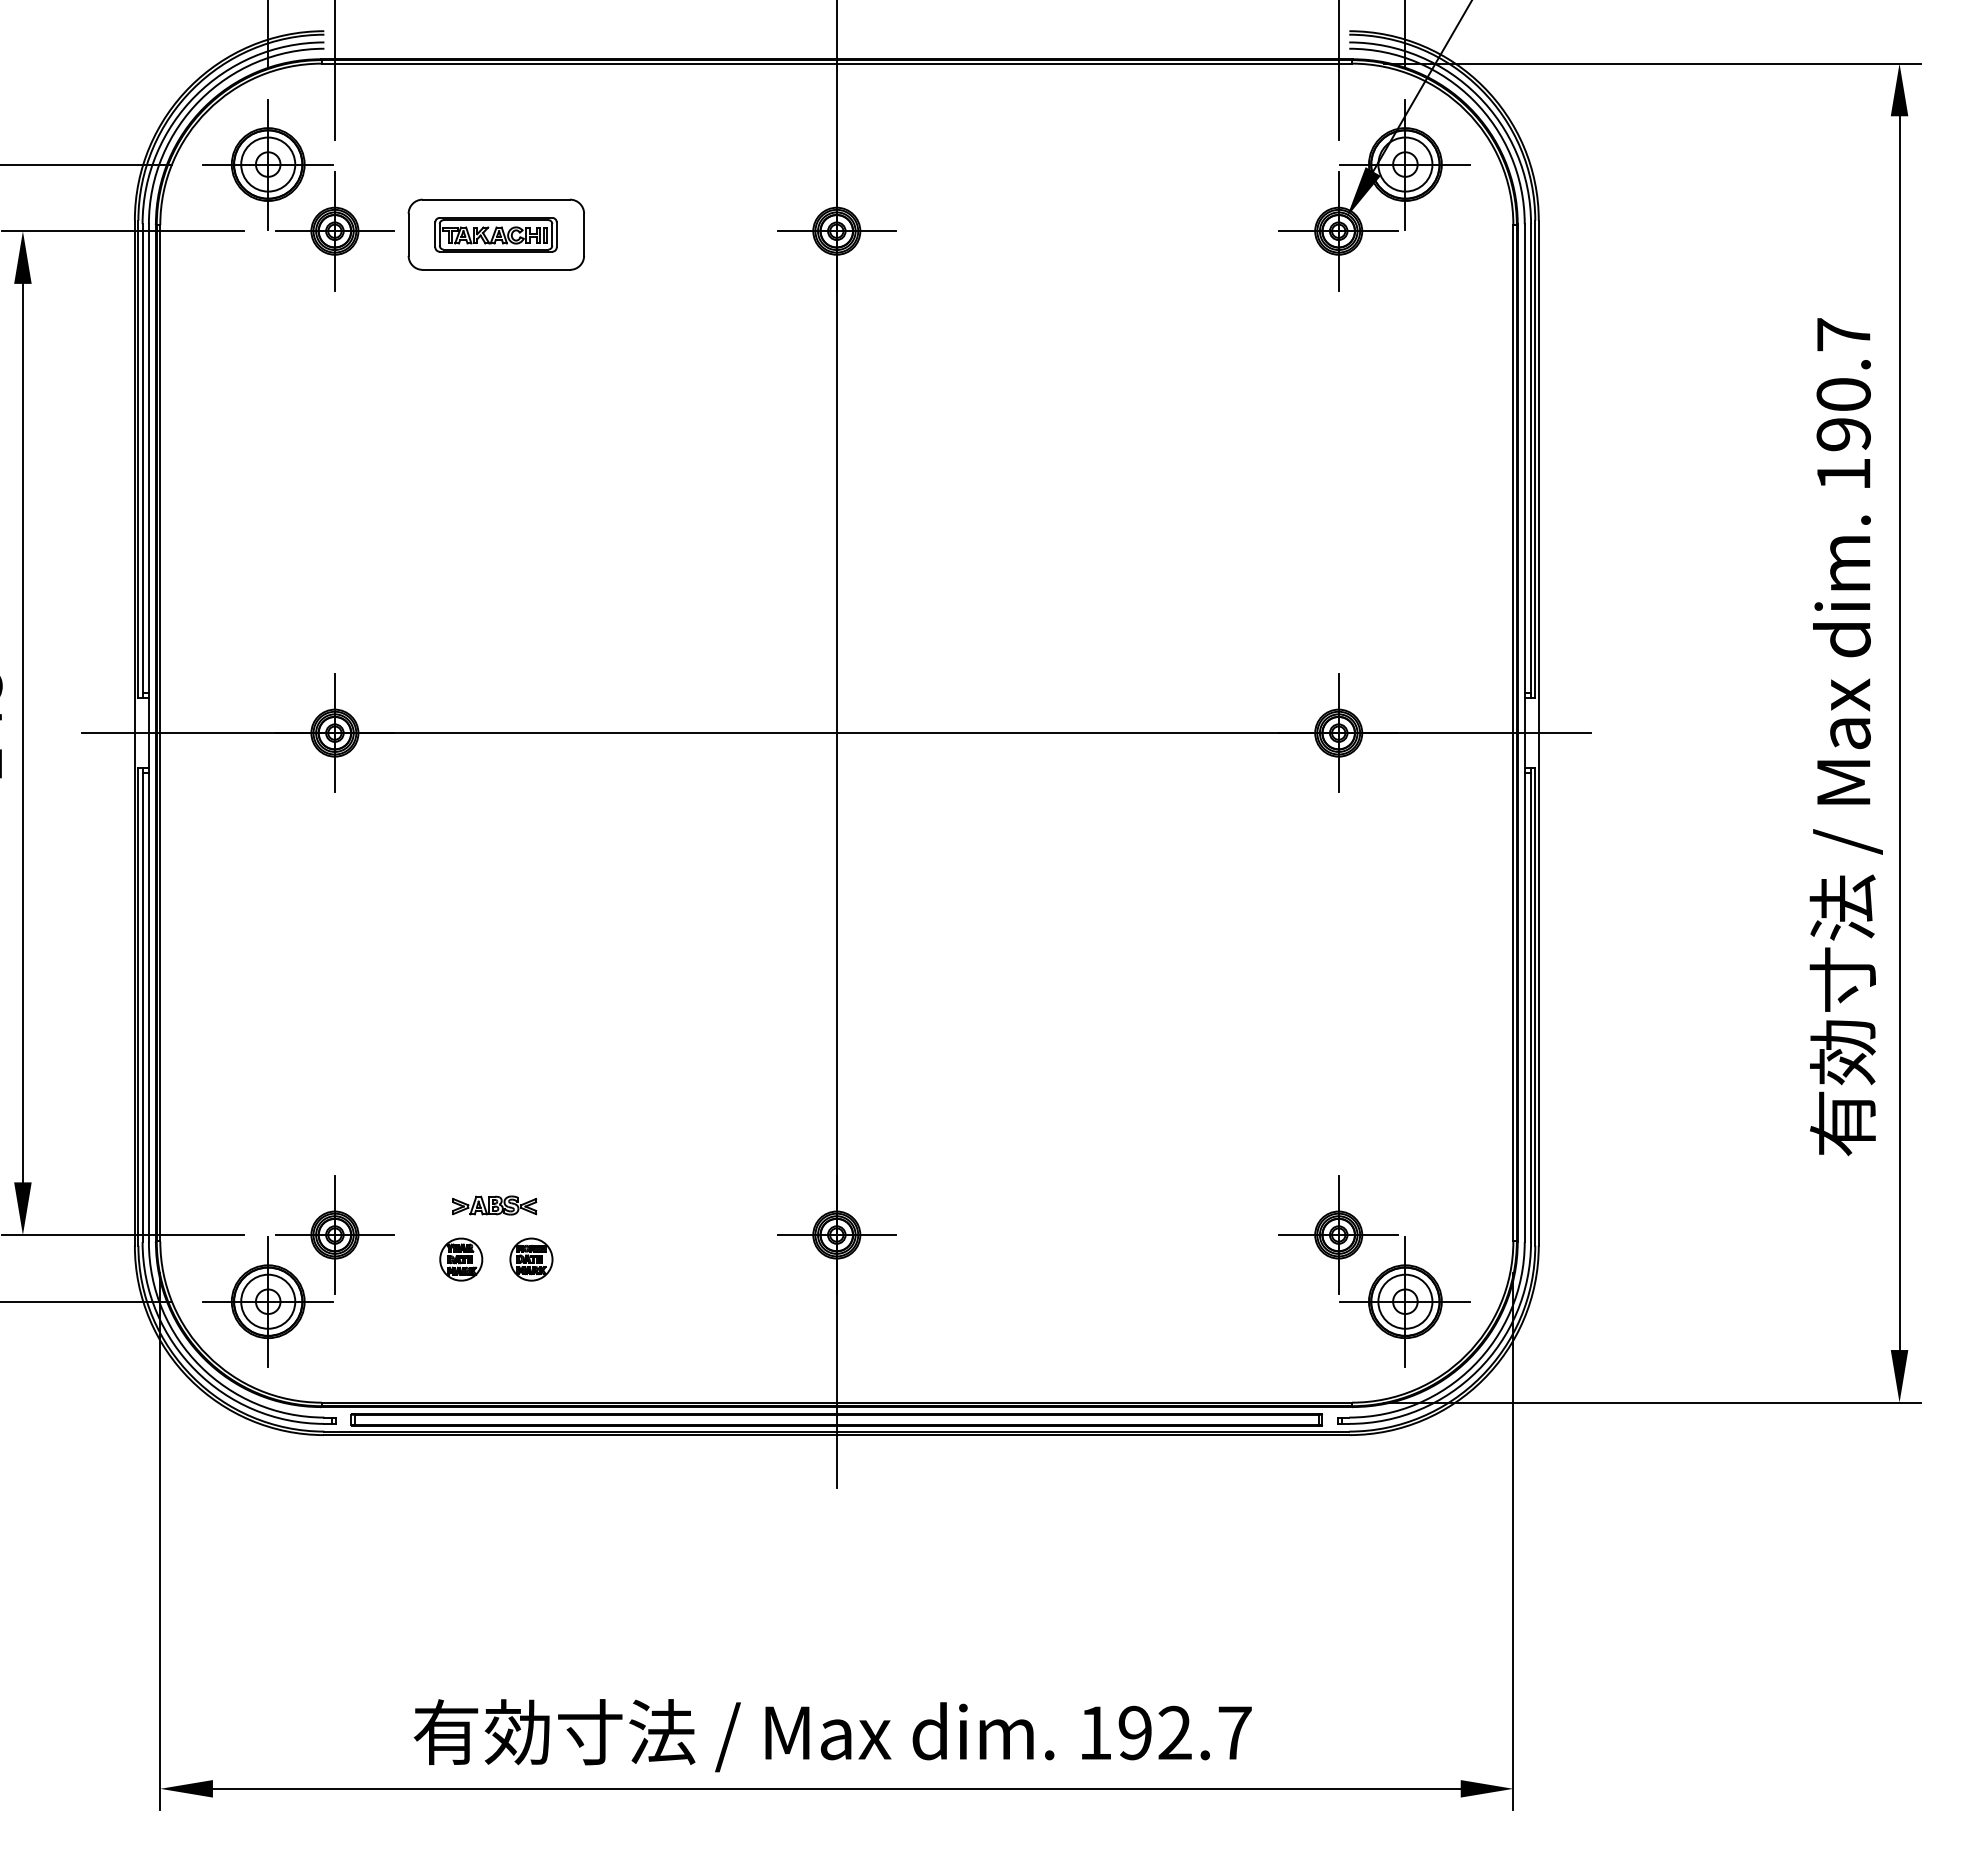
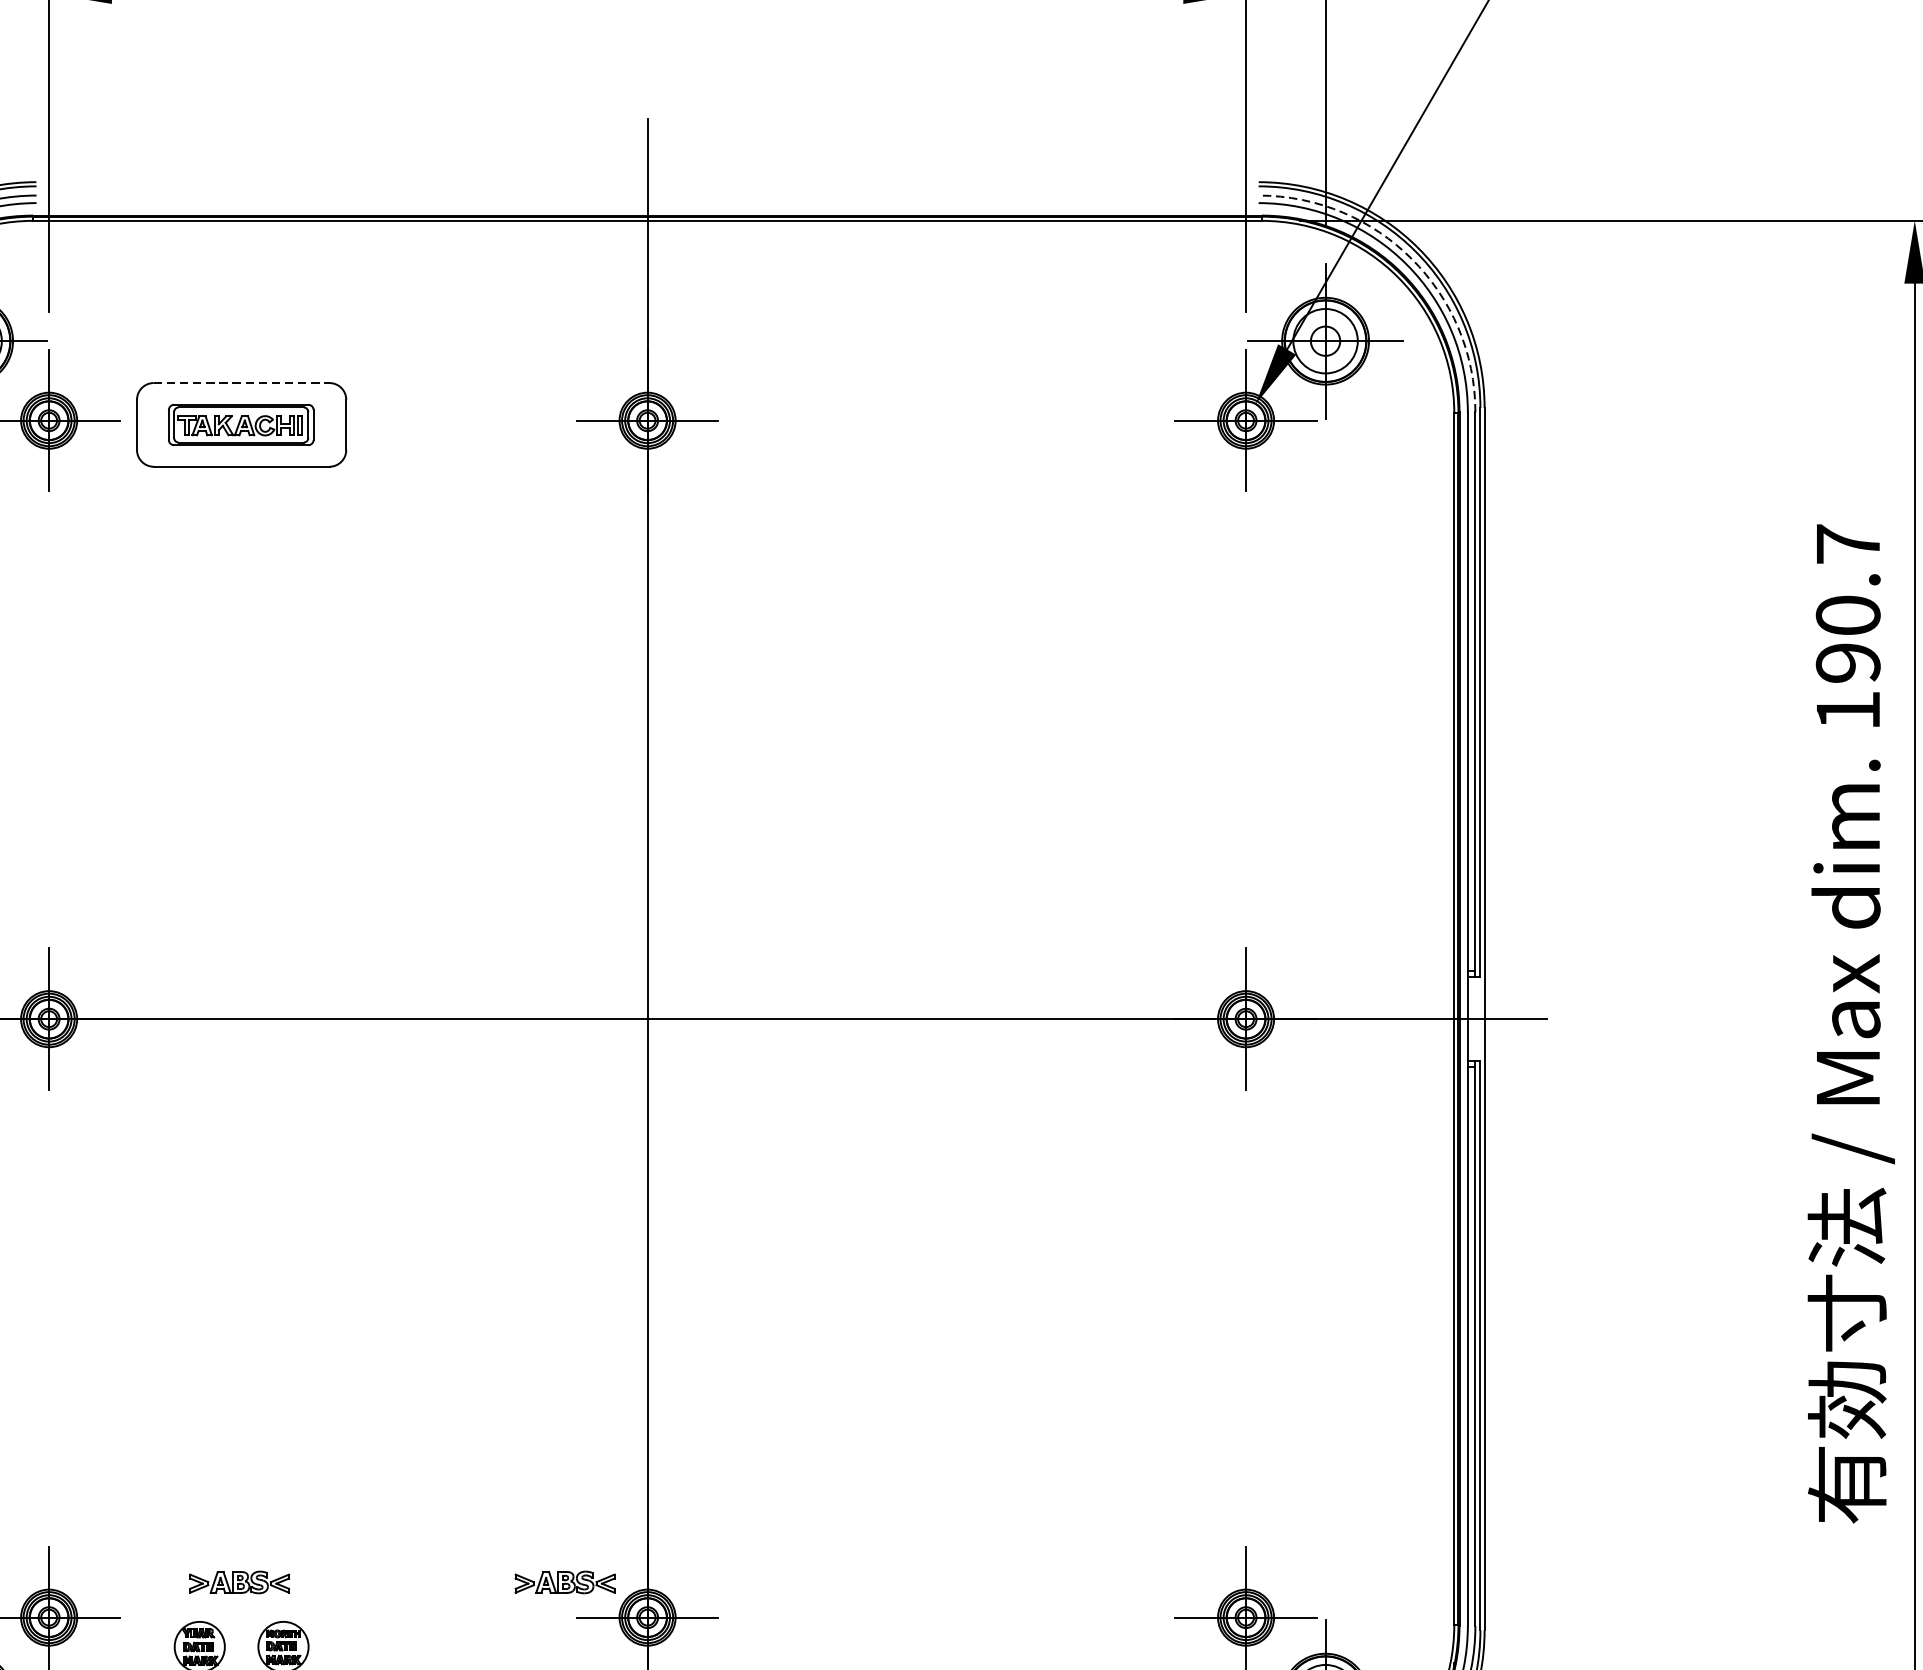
arc: (1477, 95) -> (1411, 258), solid -> dashed
line: (496, 199) -> (241, 382), solid -> dashed
part: (767, 1205) -> (564, 1582), added

